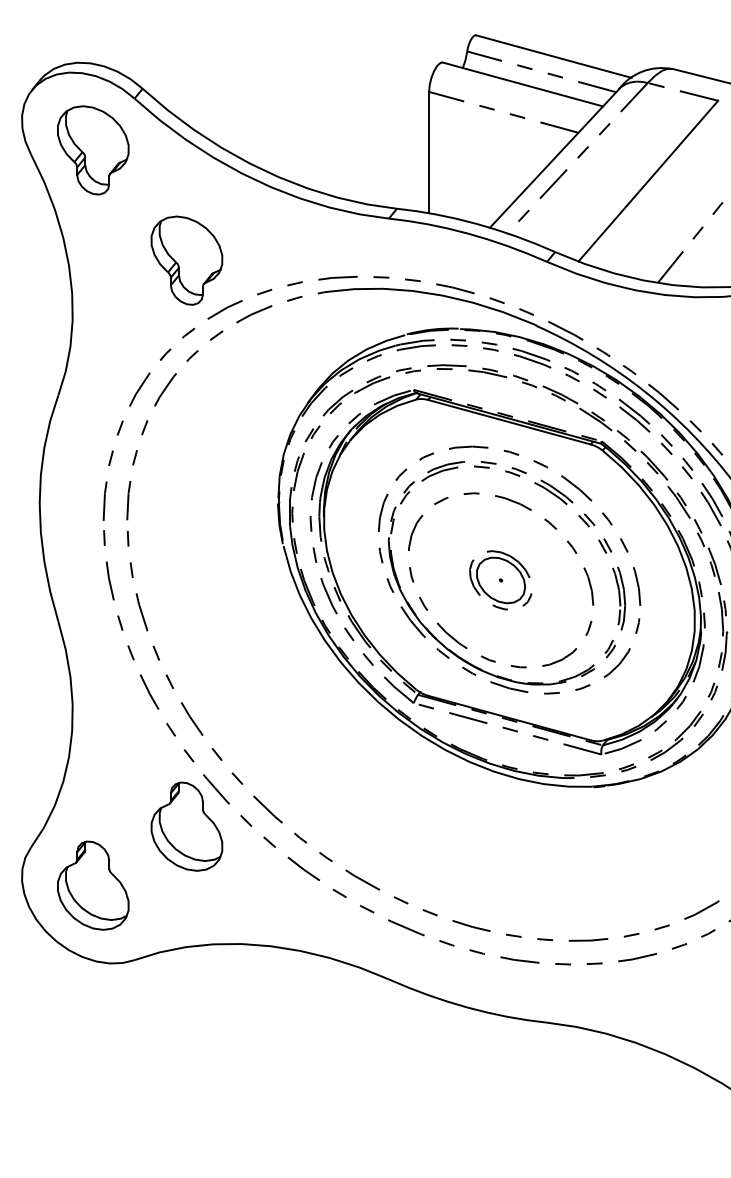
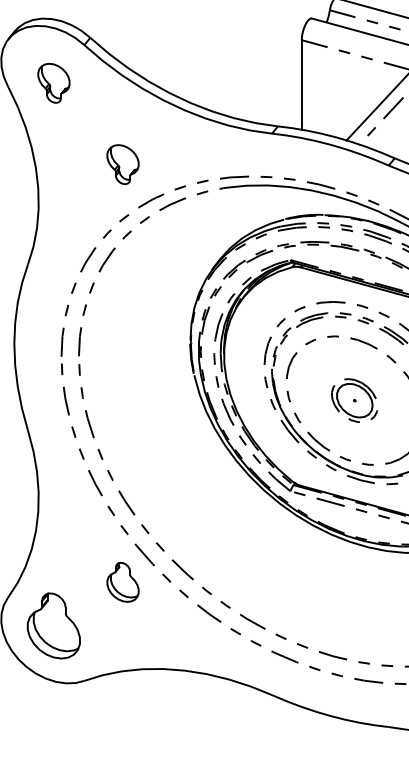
part: (93, 150) -> (54, 83), size x0.6
part: (186, 260) -> (122, 164), size x0.6
part: (186, 826) -> (122, 582), size x0.6

